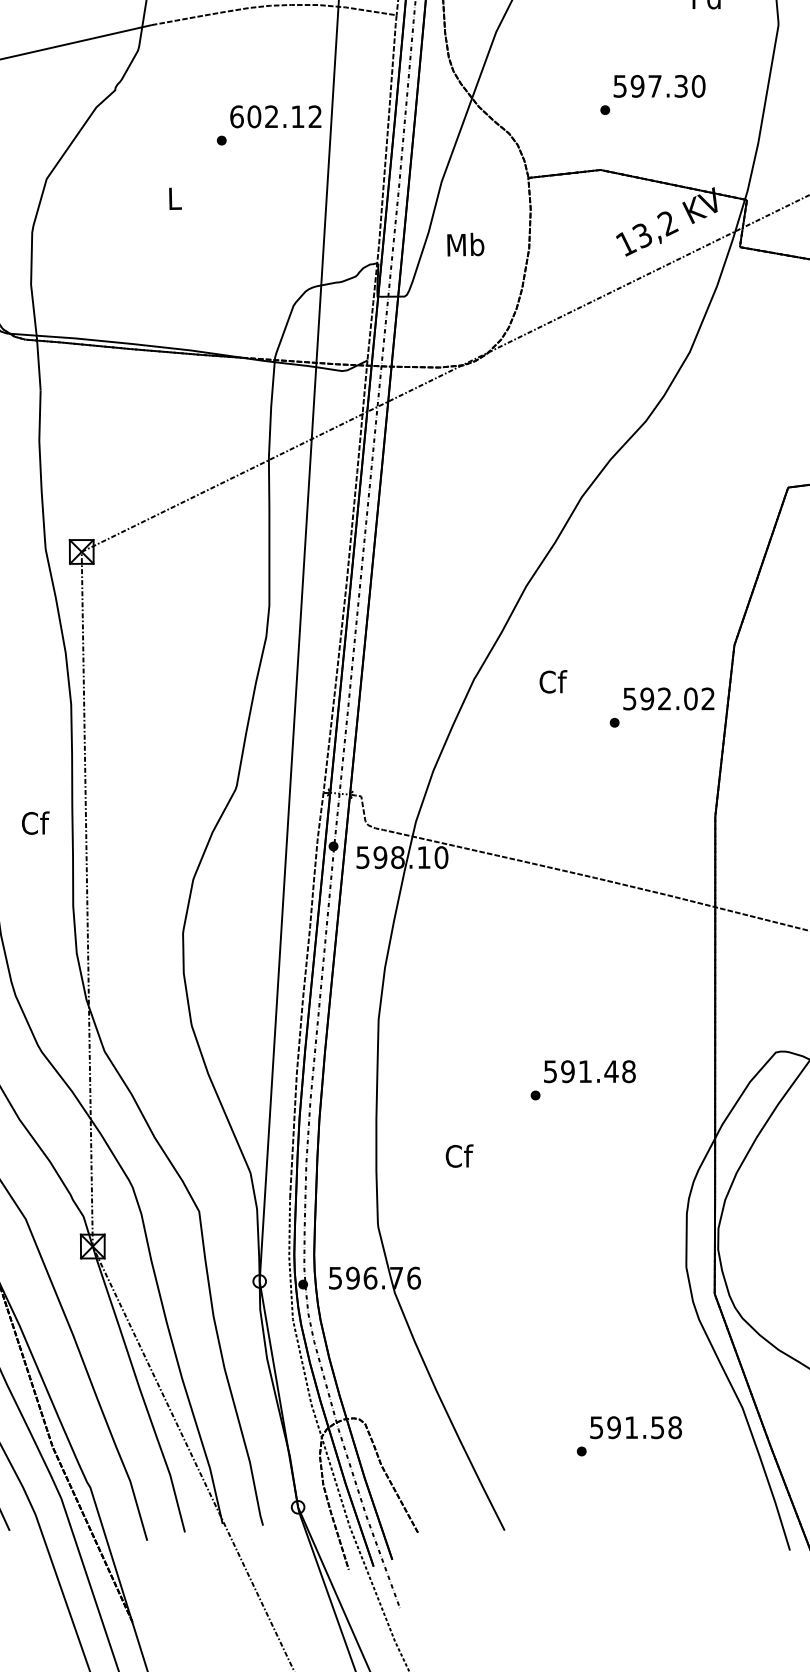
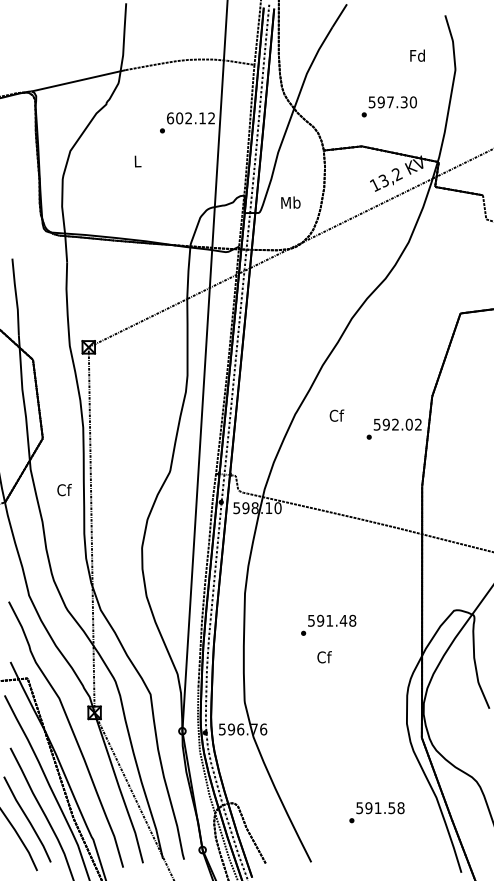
text: (465, 244) -> (290, 202), moved
text: (582, 1078) -> (328, 624), moved
text: (459, 1156) -> (324, 657), moved

